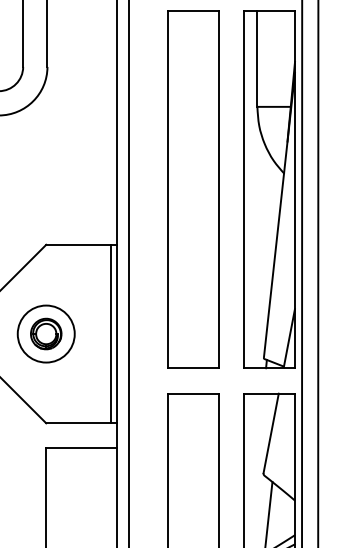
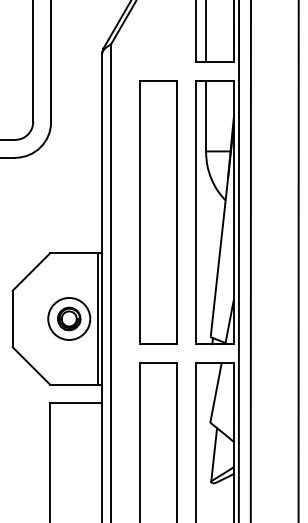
part: (46, 333) -> (69, 318), moved

